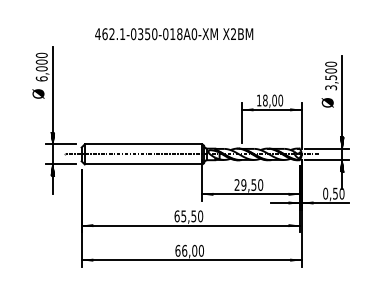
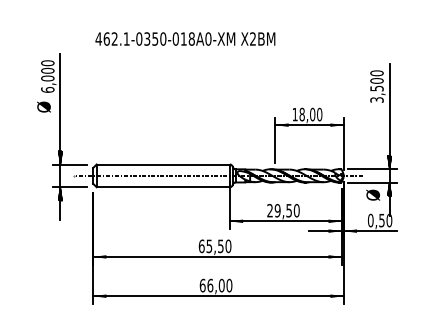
text: (174, 33) -> (185, 38), moved
text: (328, 102) -> (373, 194), moved

